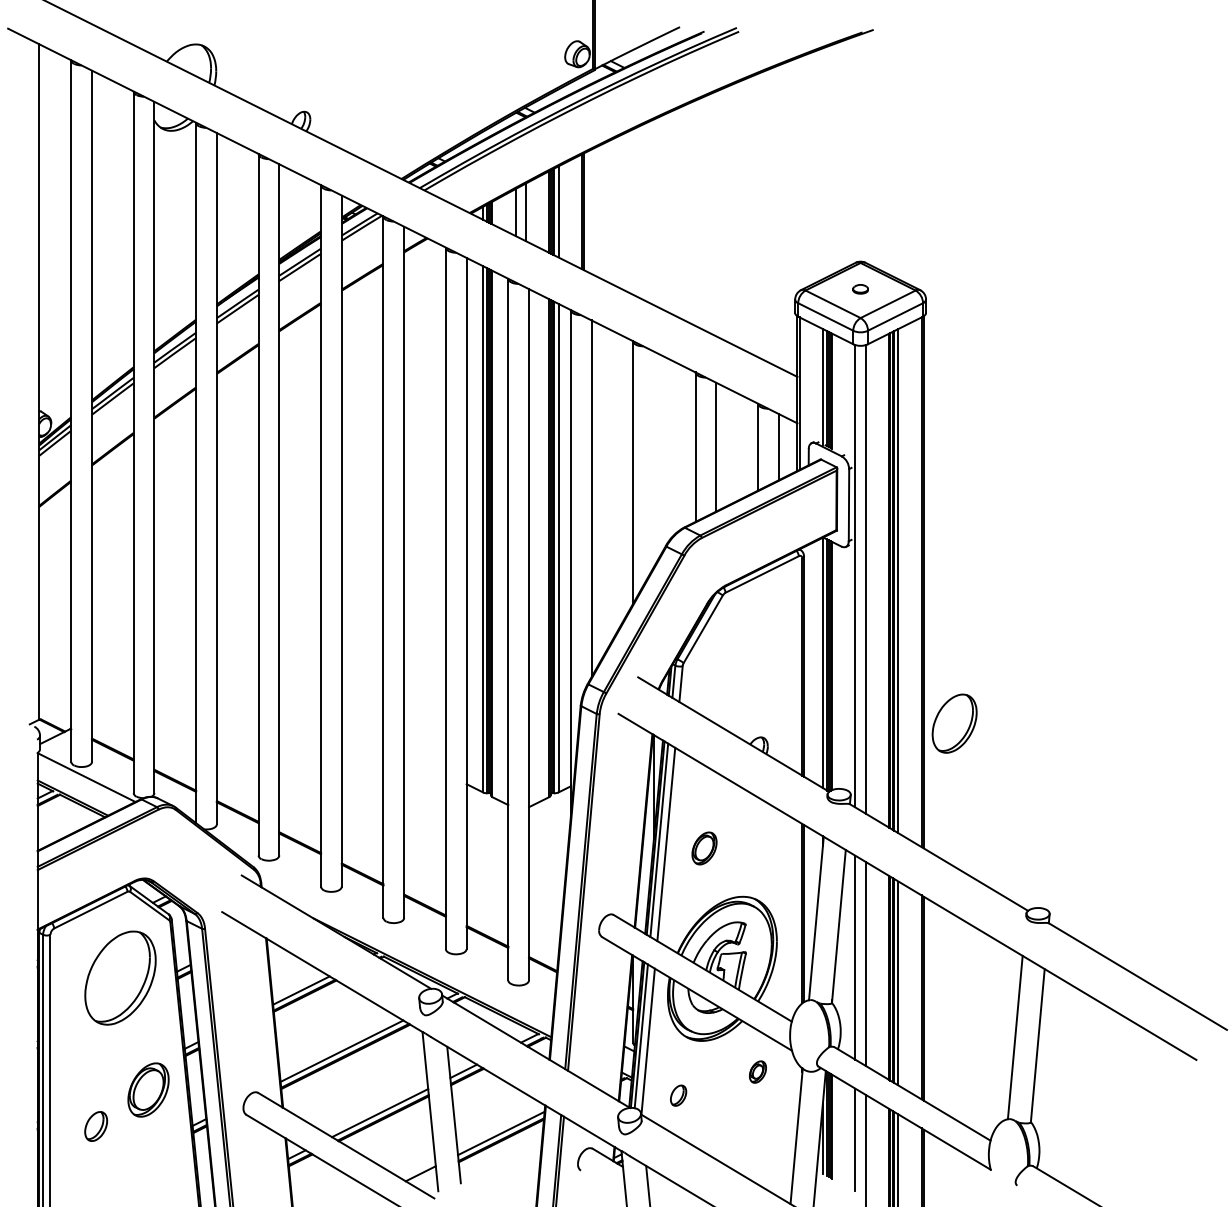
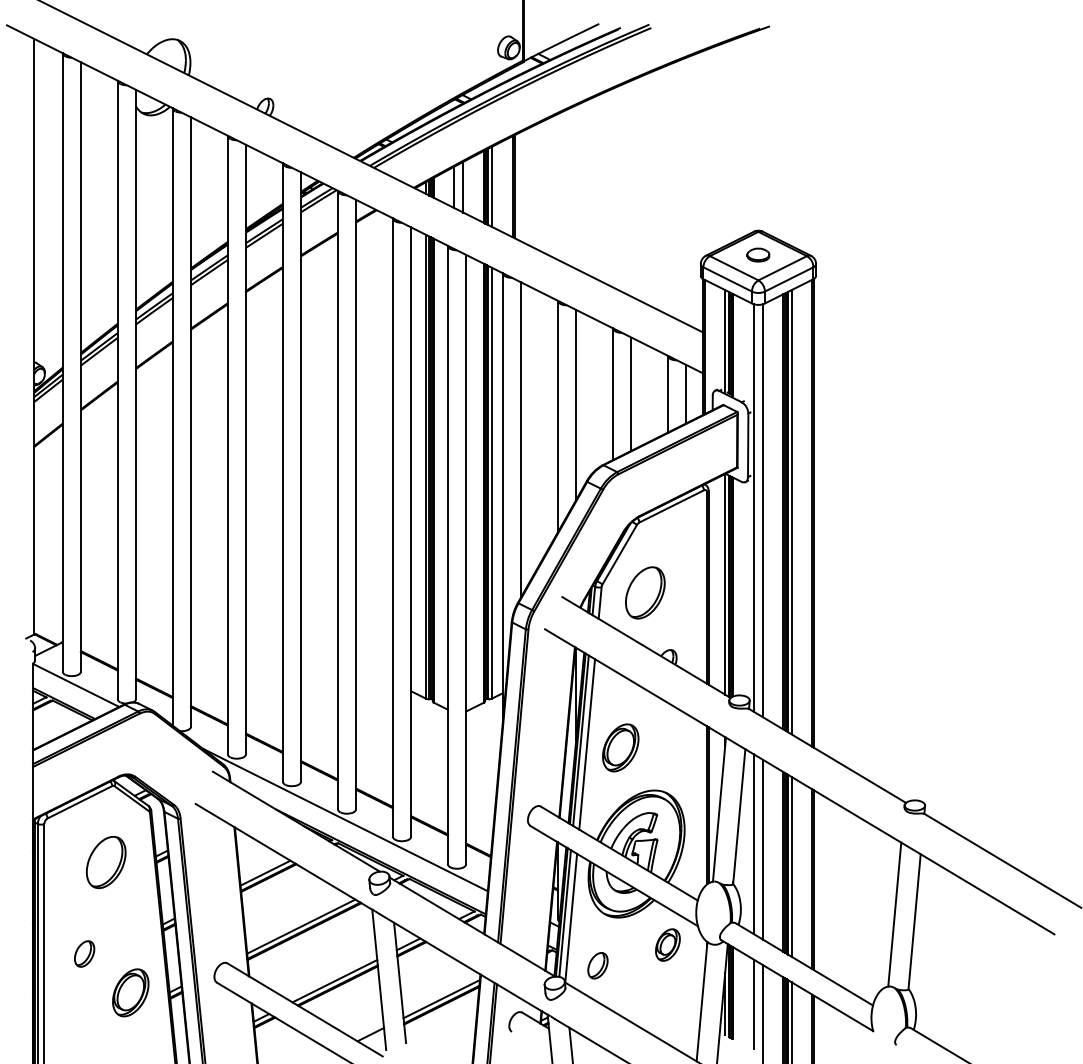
part: (860, 288) -> (758, 254), size x1.67
line: (654, 458) -> (576, 404), added
part: (954, 723) -> (645, 592), moved
part: (704, 847) -> (620, 747), size x1.67
line: (392, 929) -> (345, 819), added
part: (120, 978) -> (106, 862), size x0.62
part: (757, 1071) -> (667, 944), size x1.67
part: (148, 1089) -> (130, 992), moved
part: (678, 1095) -> (597, 965), size x1.43
part: (96, 1125) -> (84, 953), moved

